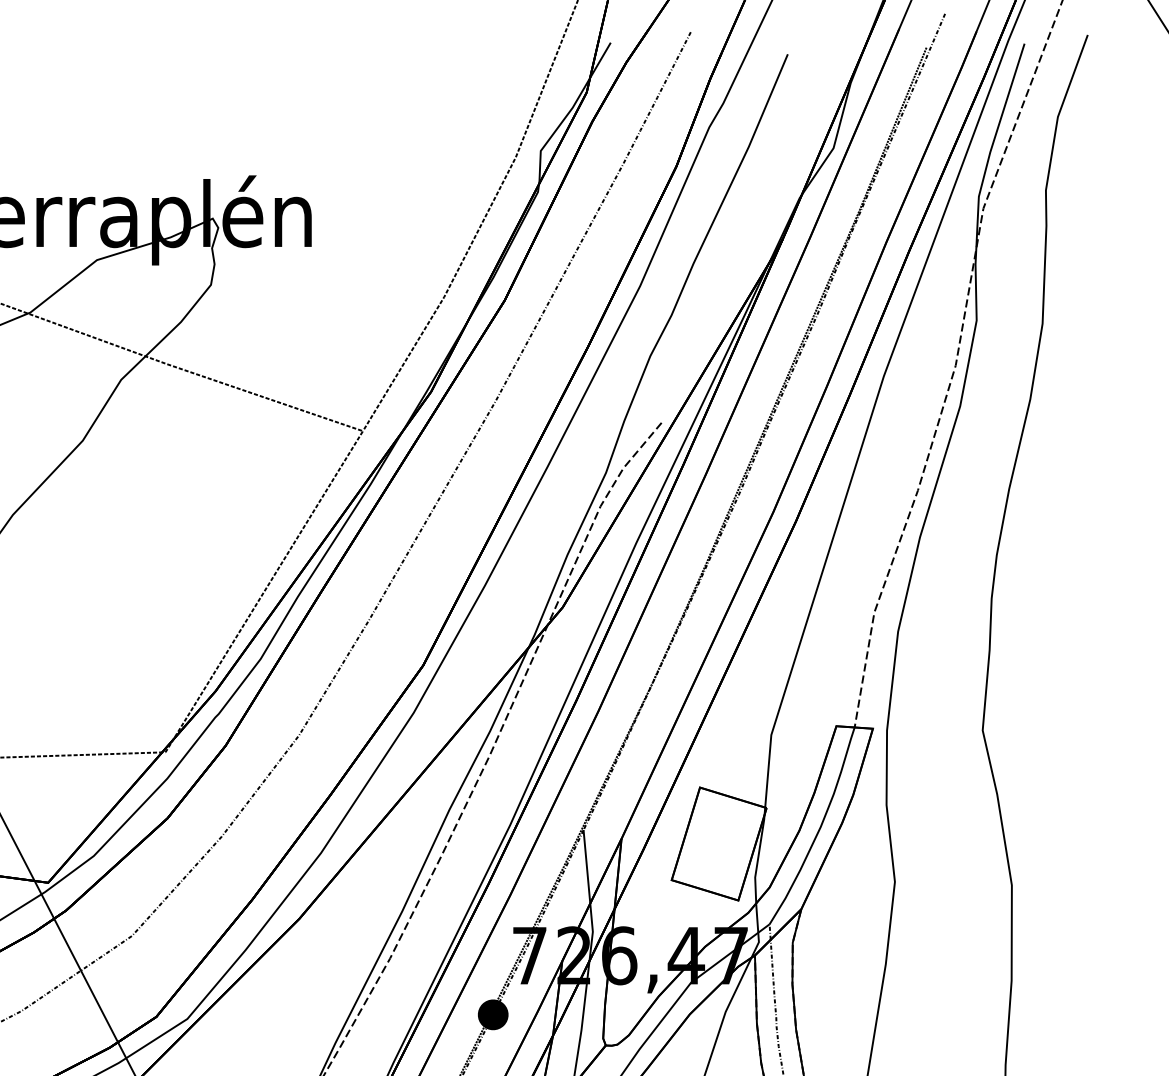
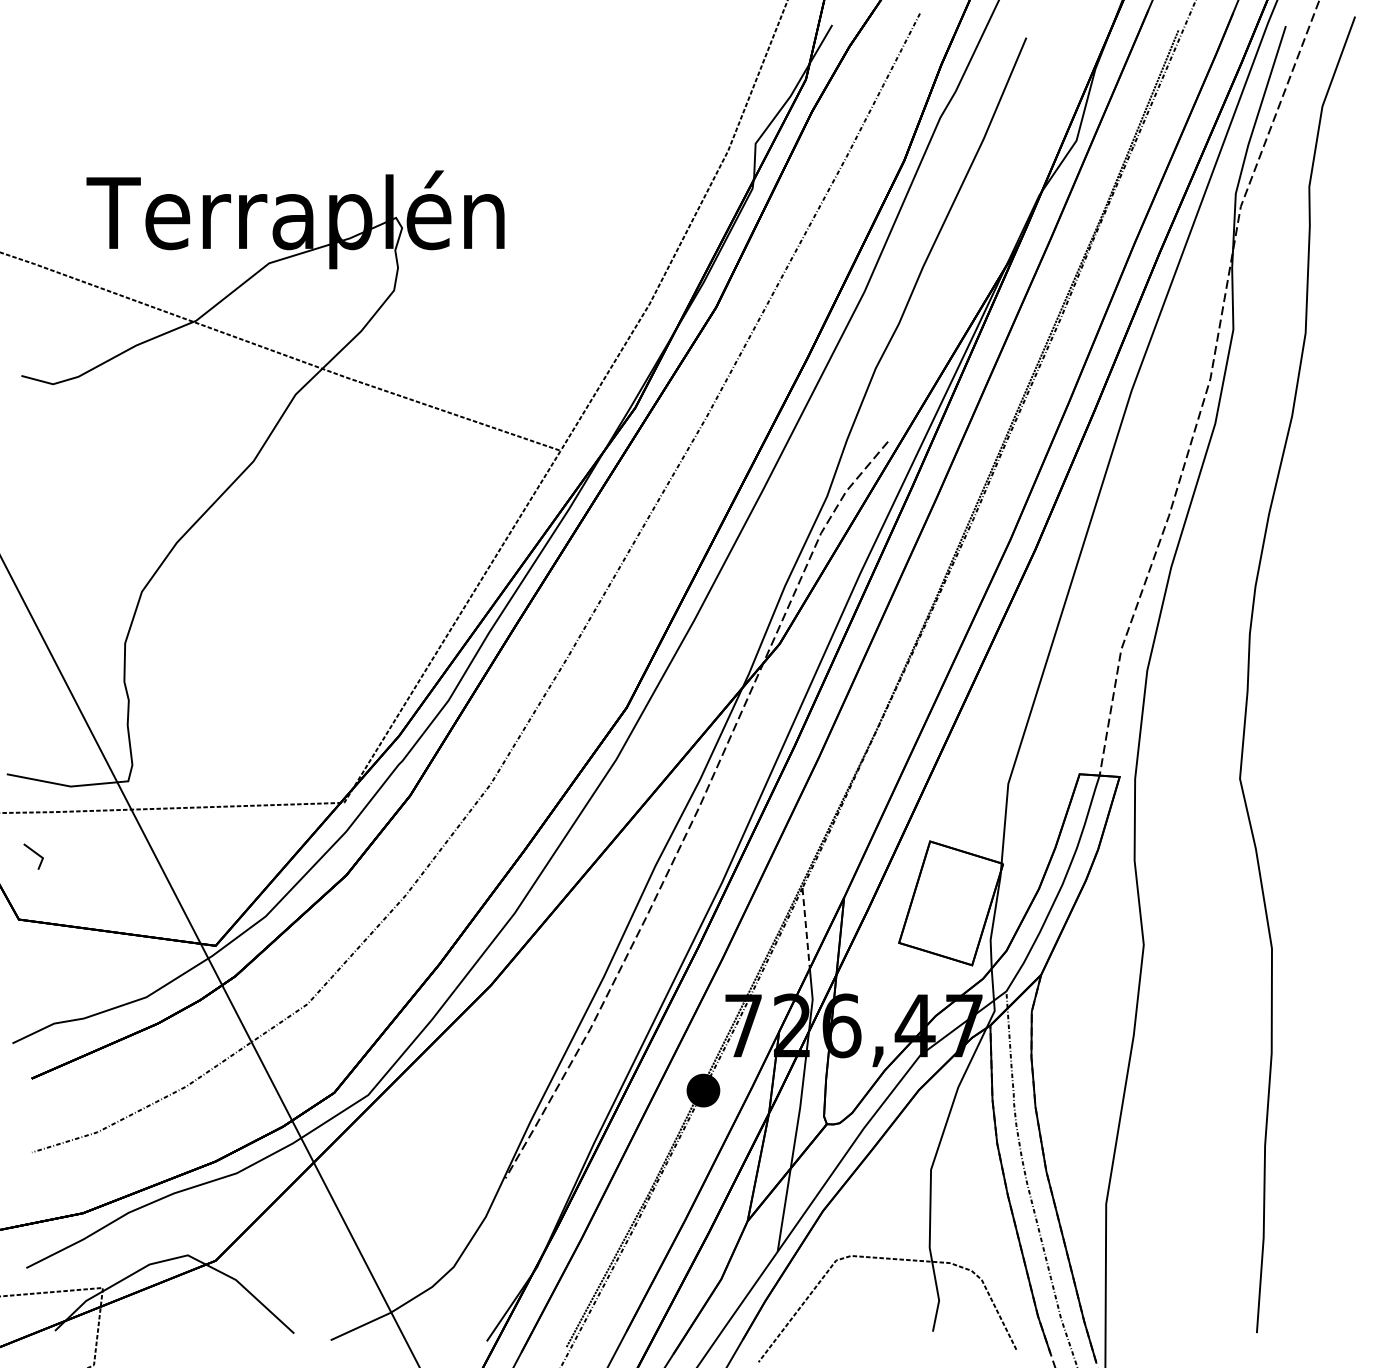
line: (587, 866) -> (806, 928), solid -> dashed

